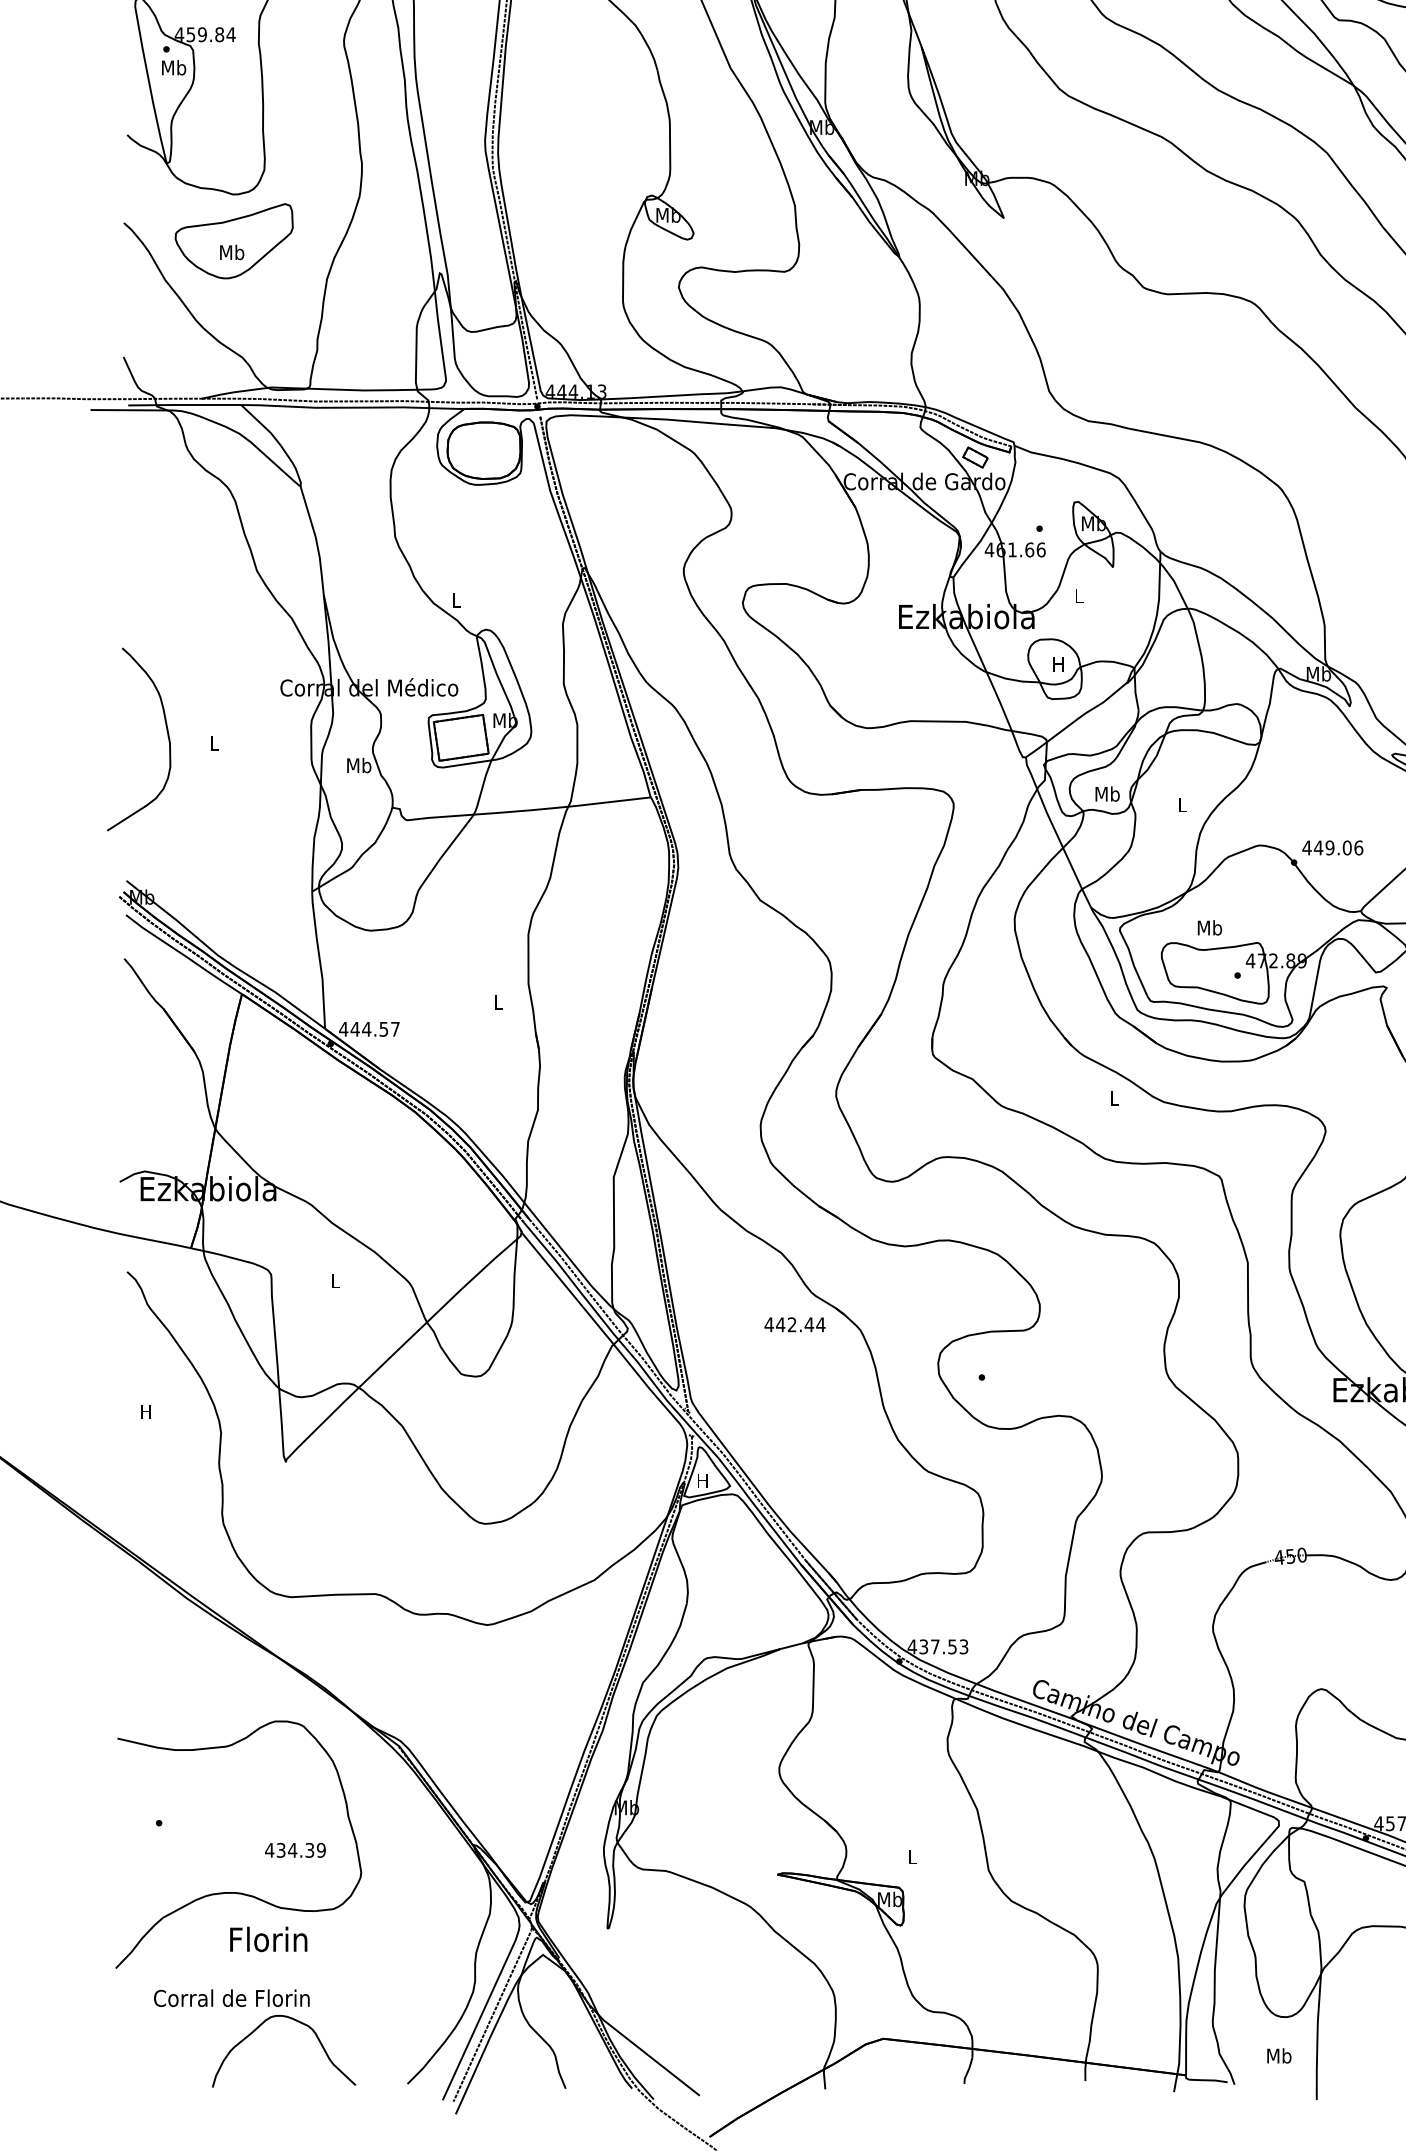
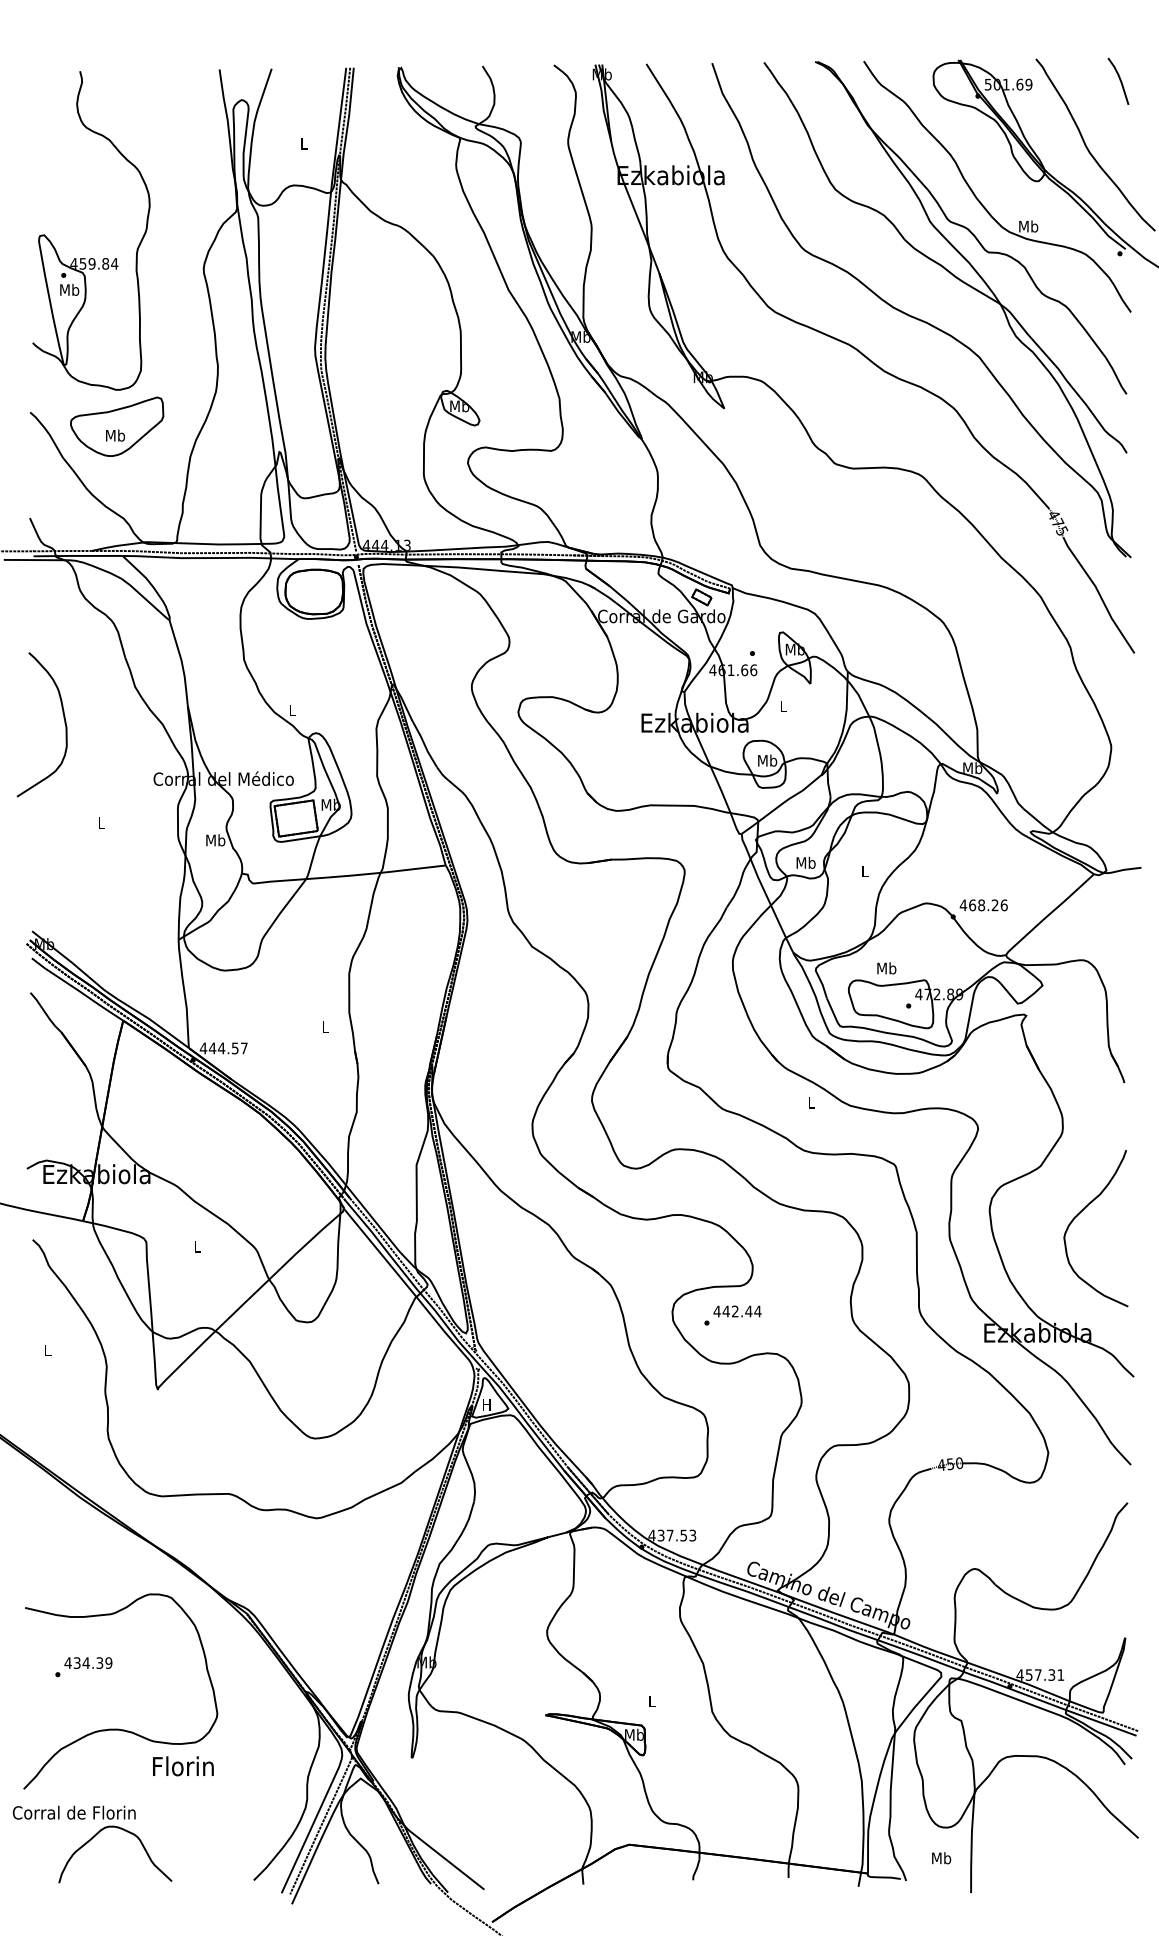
text: (1058, 664) -> (767, 760), H -> Mb
curve: (166, 731) -> (63, 718), moved
text: (1332, 848) -> (983, 905), 449.06 -> 468.26
text: (794, 1324) -> (737, 1311), moved
text: (145, 1412) -> (47, 1350), H -> L
text: (295, 1849) -> (88, 1662), moved
text: (268, 1939) -> (183, 1766), moved
part: (254, 2038) -> (92, 1844), moved

